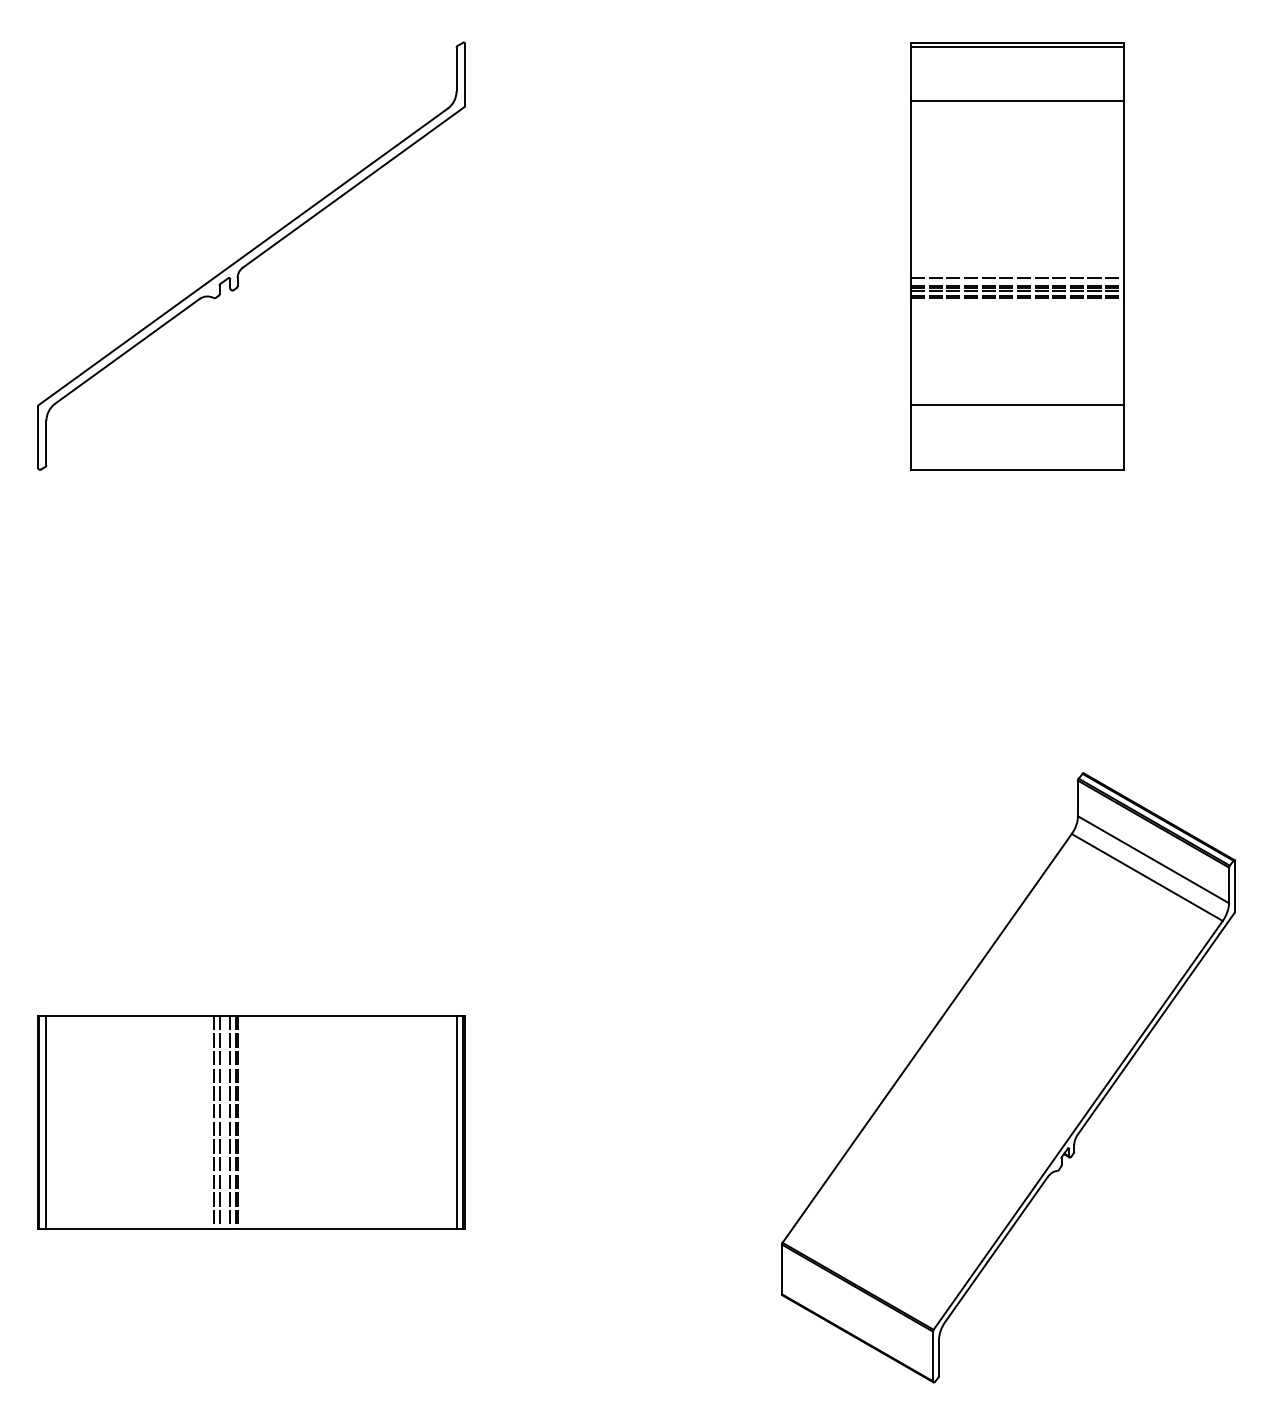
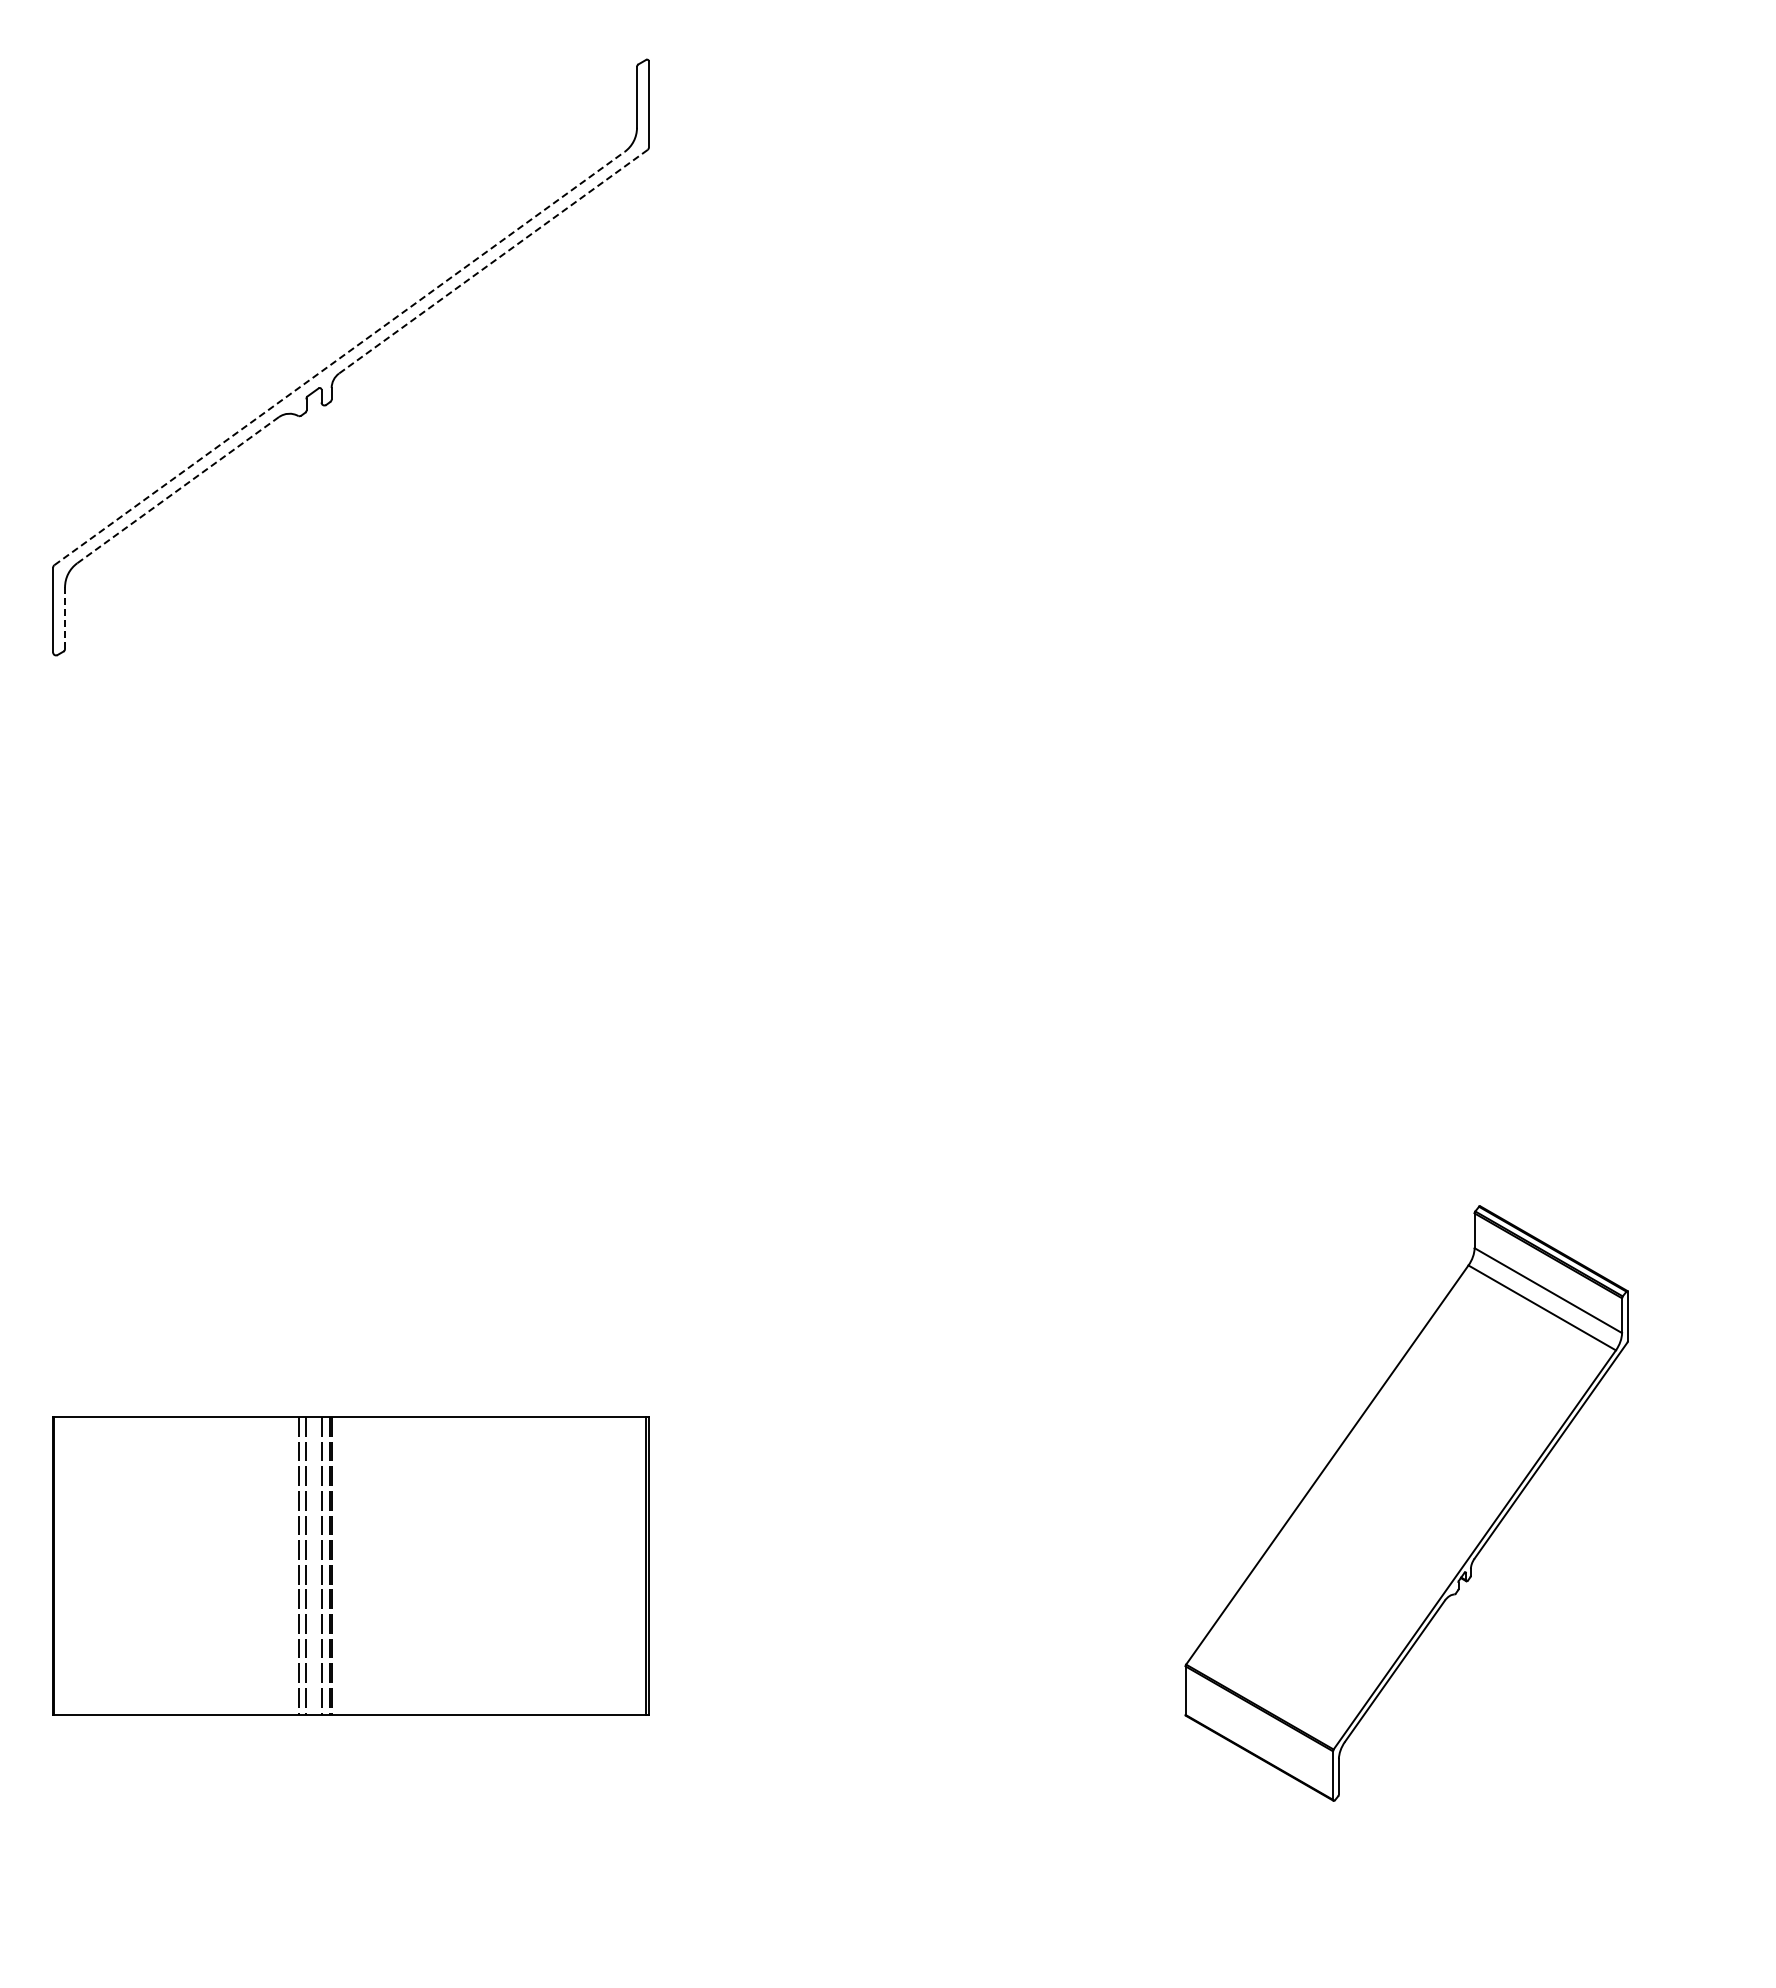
line: (353, 187) -> (493, 261), solid -> dashed
line: (243, 256) -> (339, 358), solid -> dashed
part: (1017, 256) -> (1419, 357), removed
line: (127, 351) -> (178, 490), solid -> dashed
line: (46, 443) -> (65, 618), solid -> dashed
part: (1008, 1077) -> (1406, 1503), size x0.7
line: (46, 1122) -> (65, 1565), removed
line: (456, 1122) -> (637, 1565), removed

